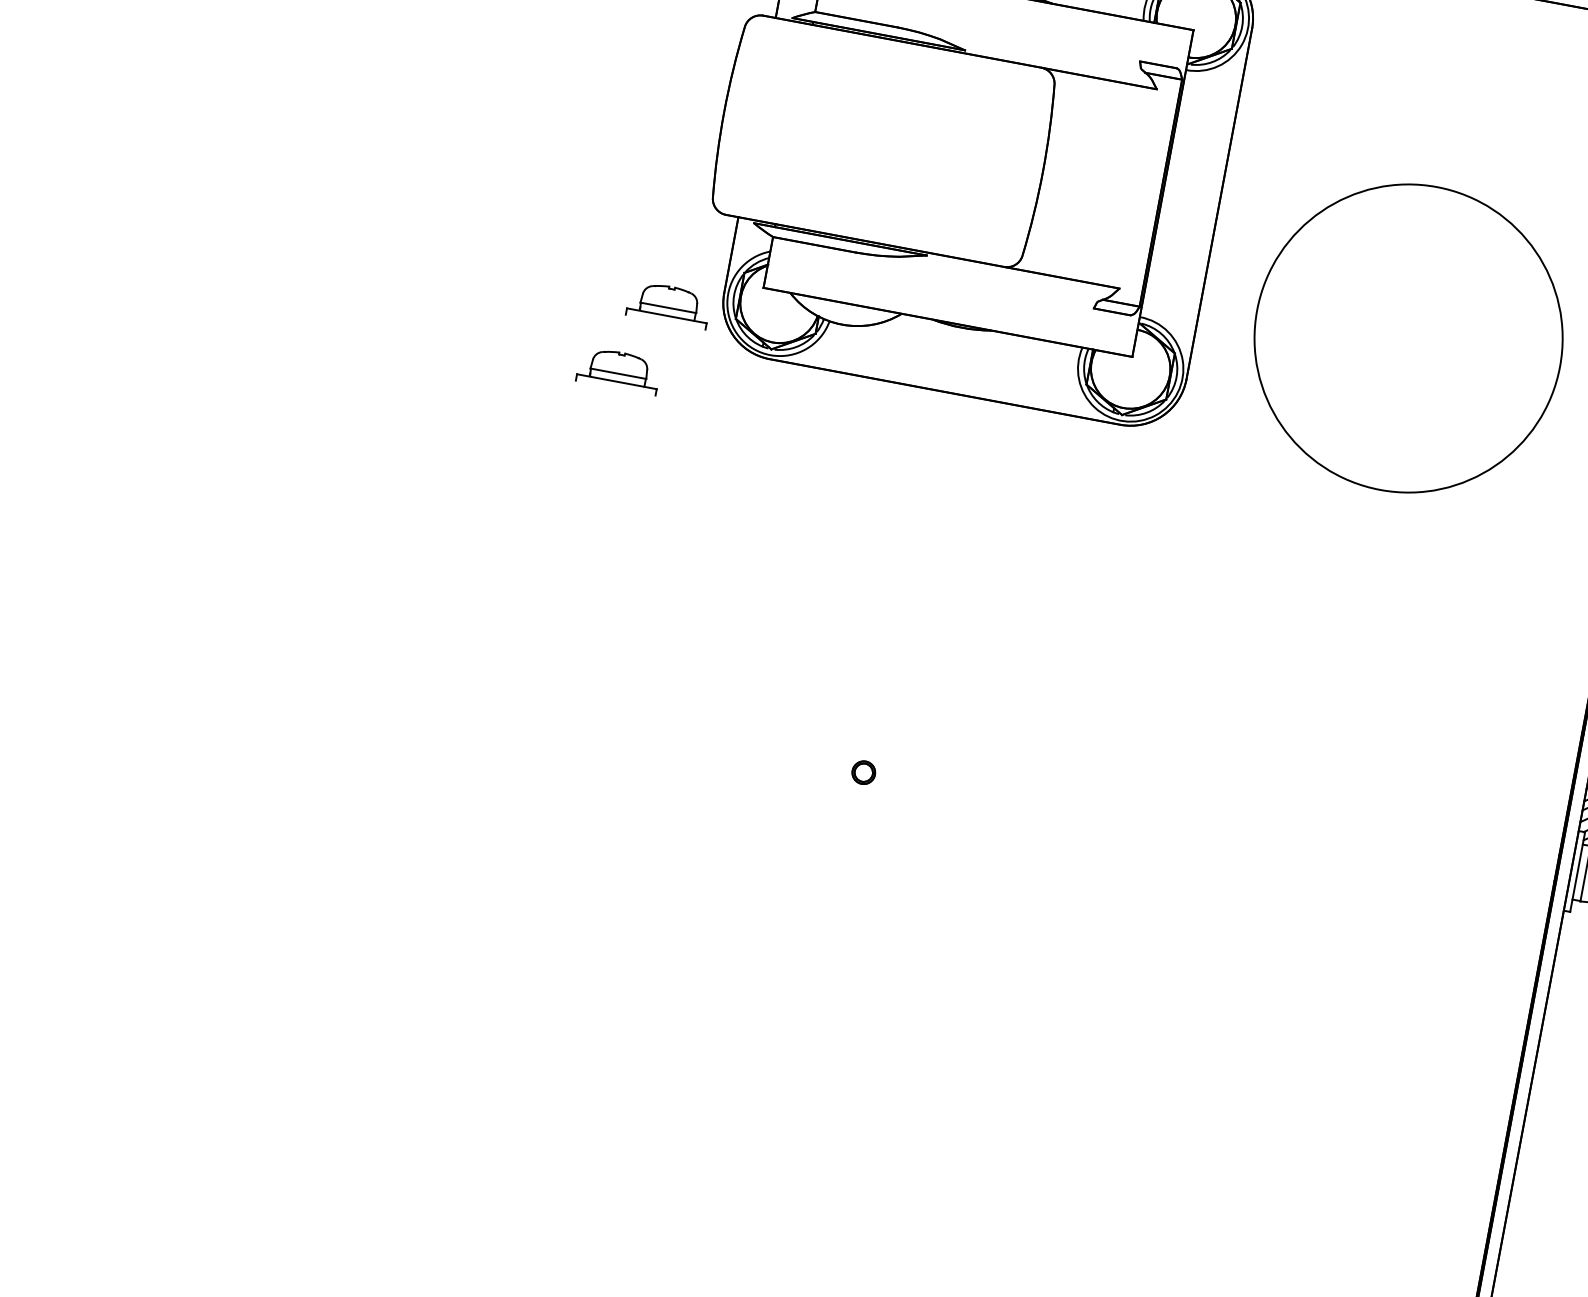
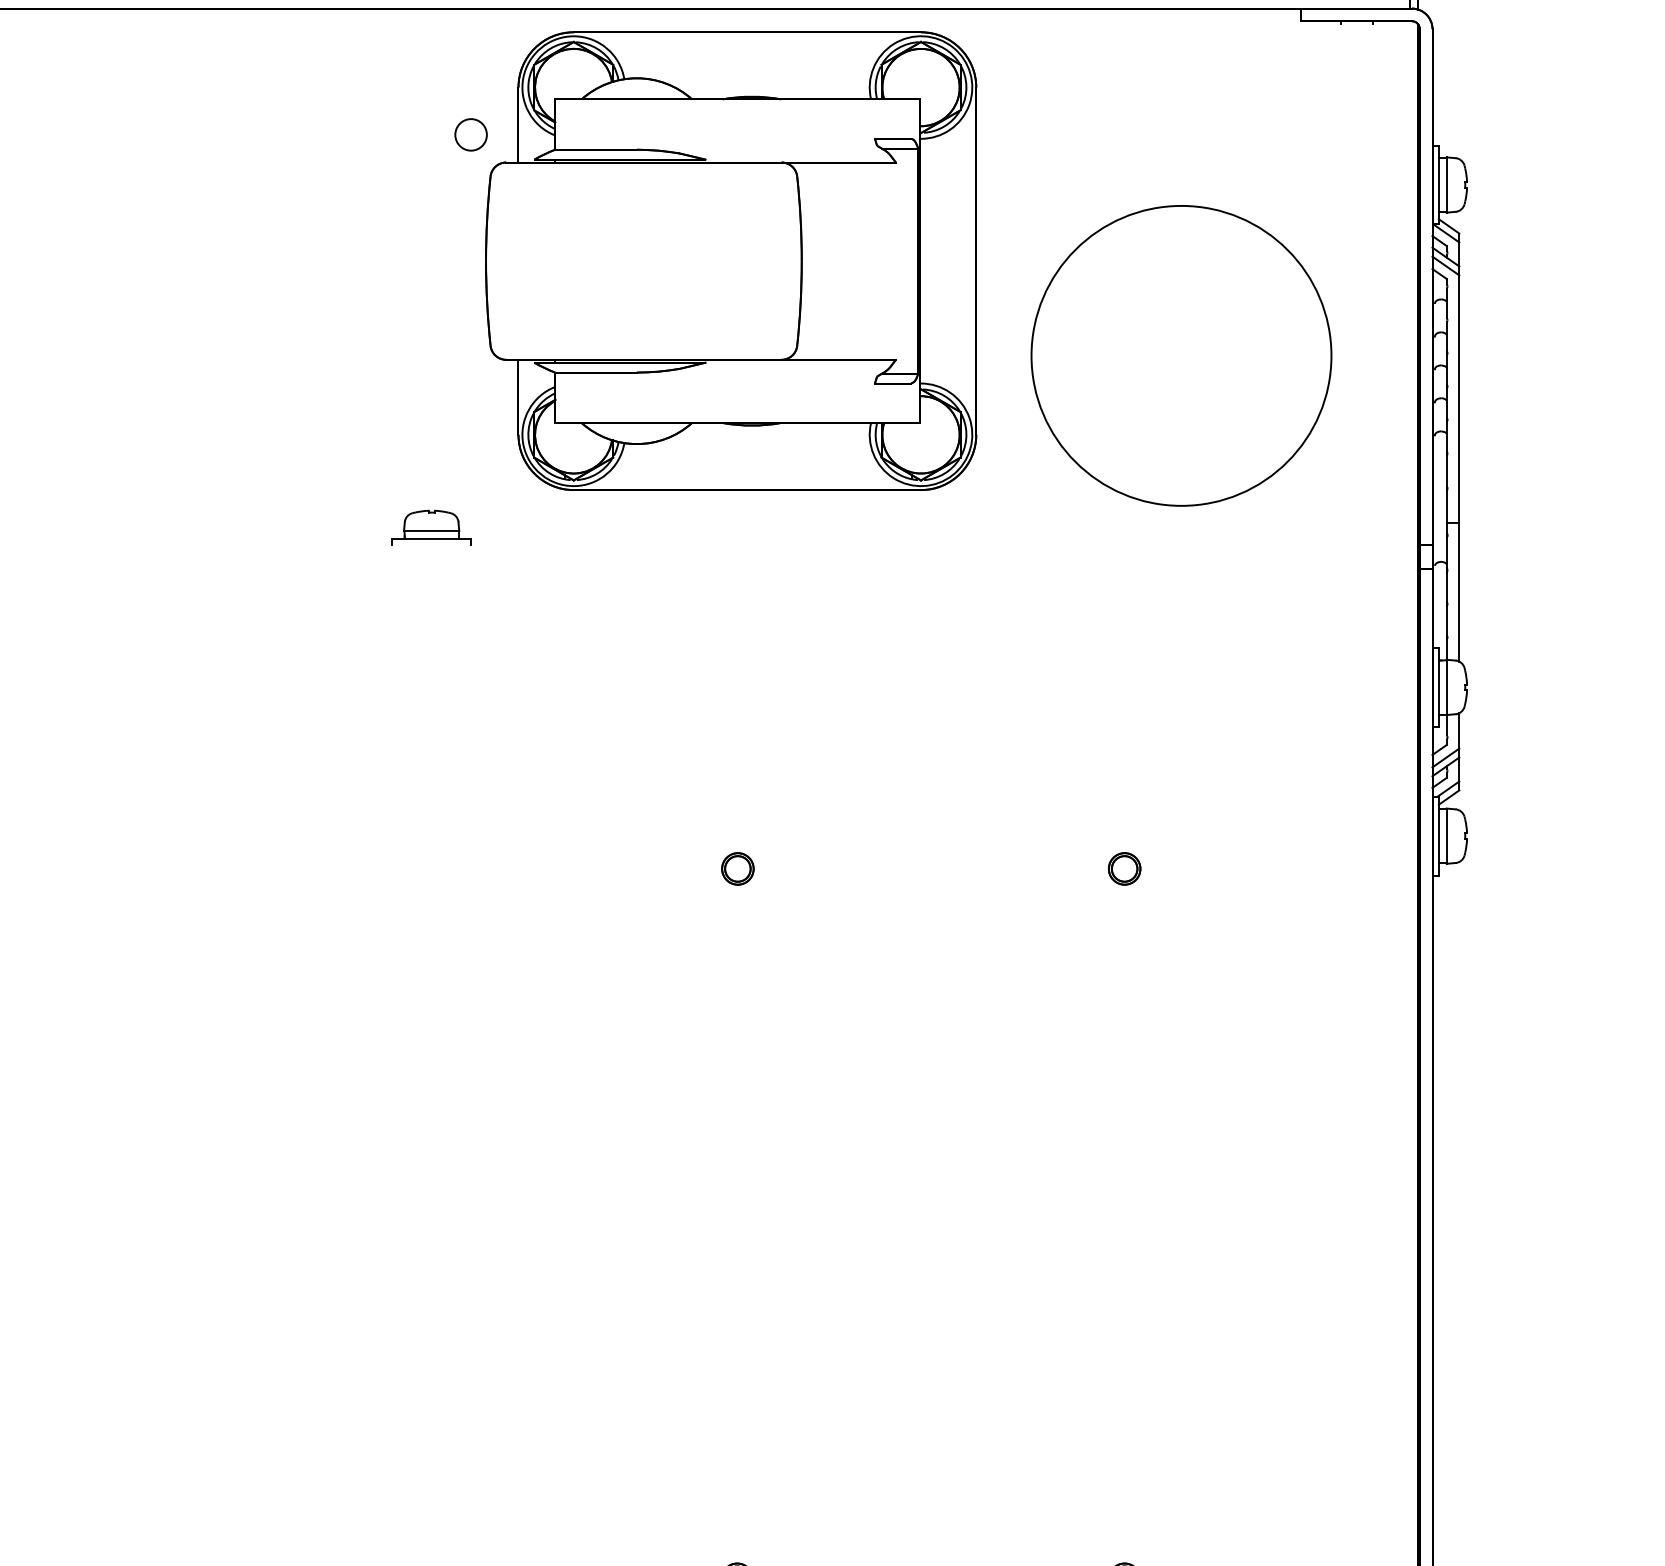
part: (668, 304) -> (467, 455), removed
part: (863, 772) -> (737, 868), size x1.43
part: (1254, 845) -> (1124, 868), added

